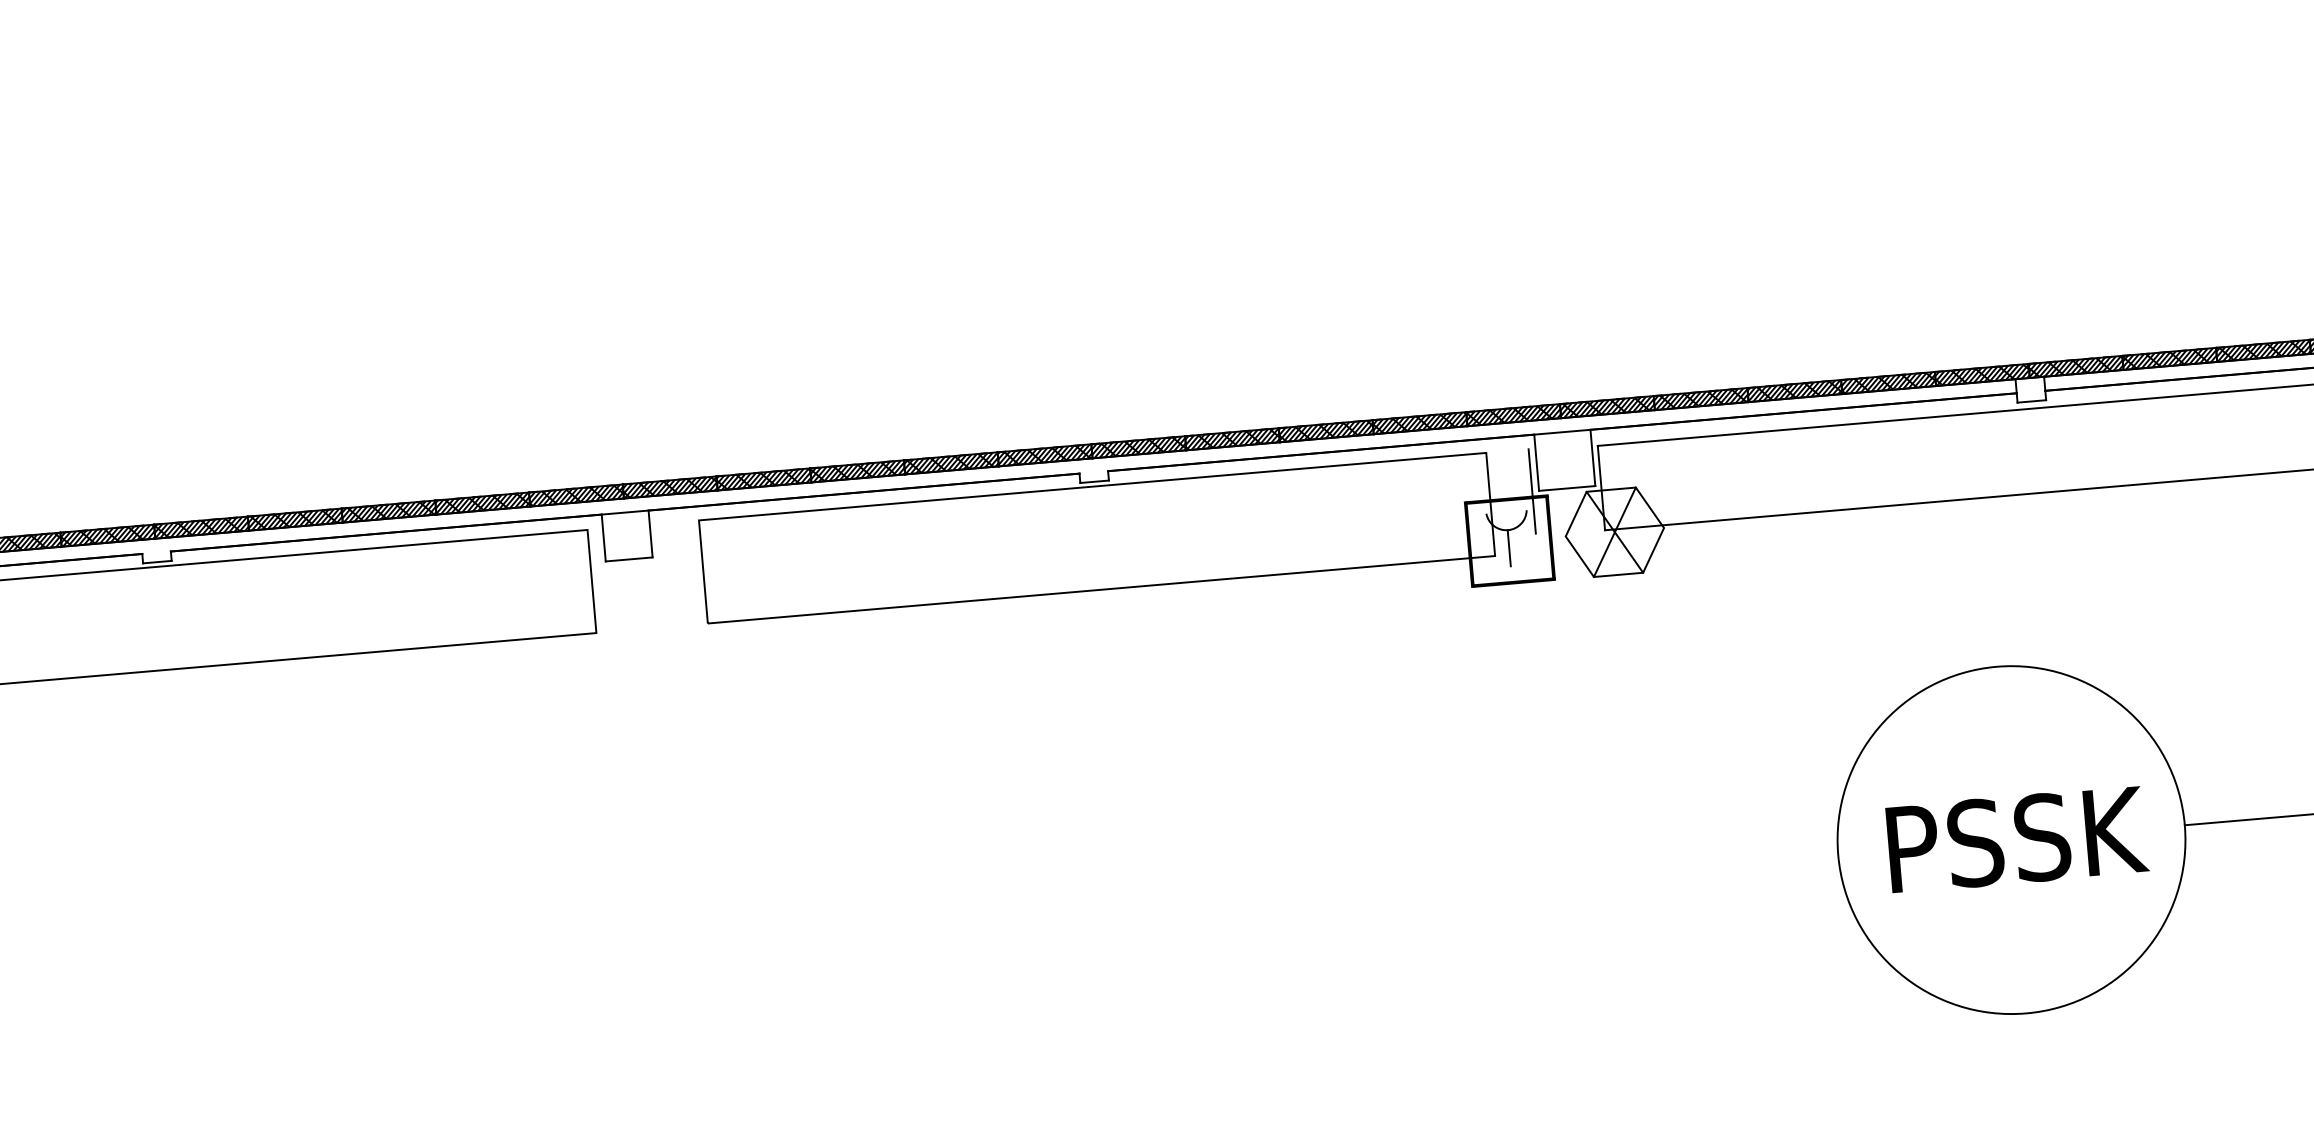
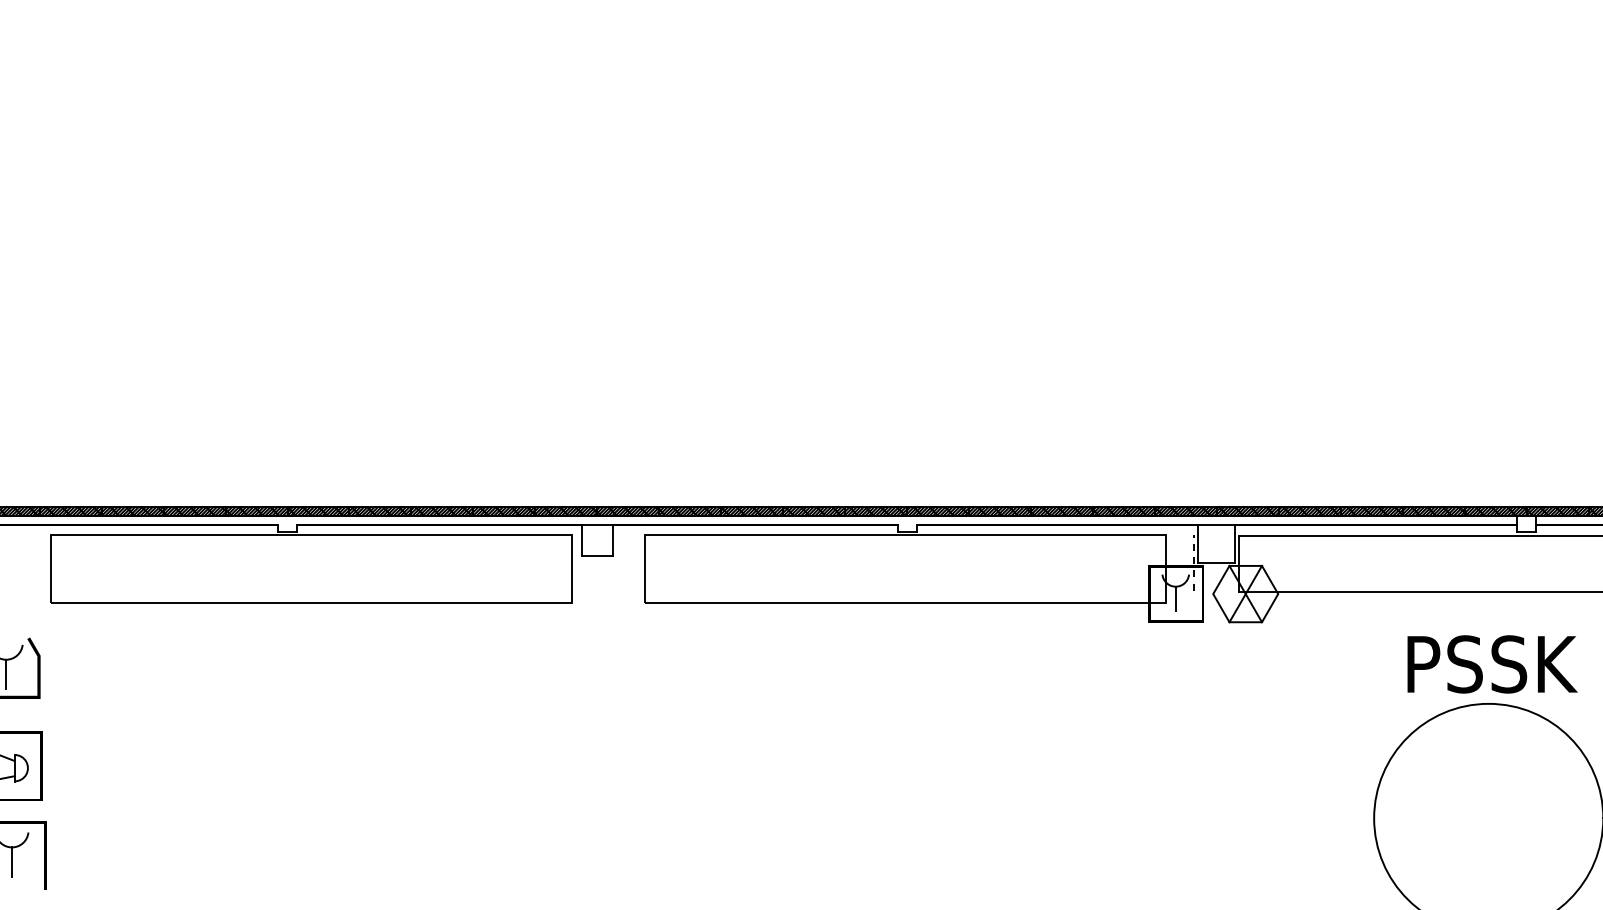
line: (1531, 491) -> (1193, 562), solid -> dashed
text: (2017, 839) -> (1492, 664), moved

